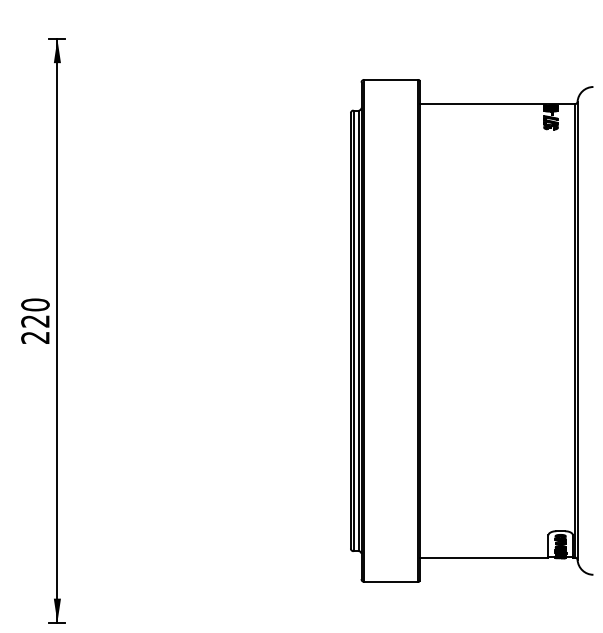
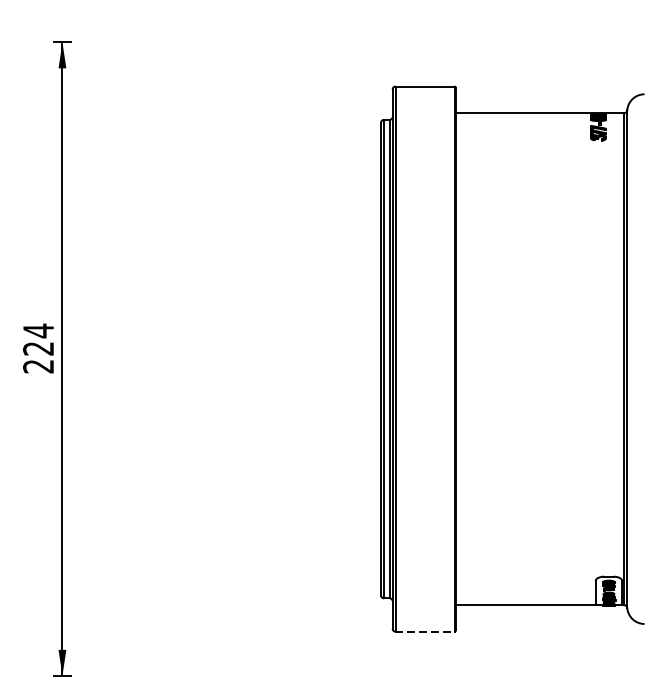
text: (35, 304) -> (38, 330), 220 -> 224
line: (391, 581) -> (425, 631), solid -> dashed

